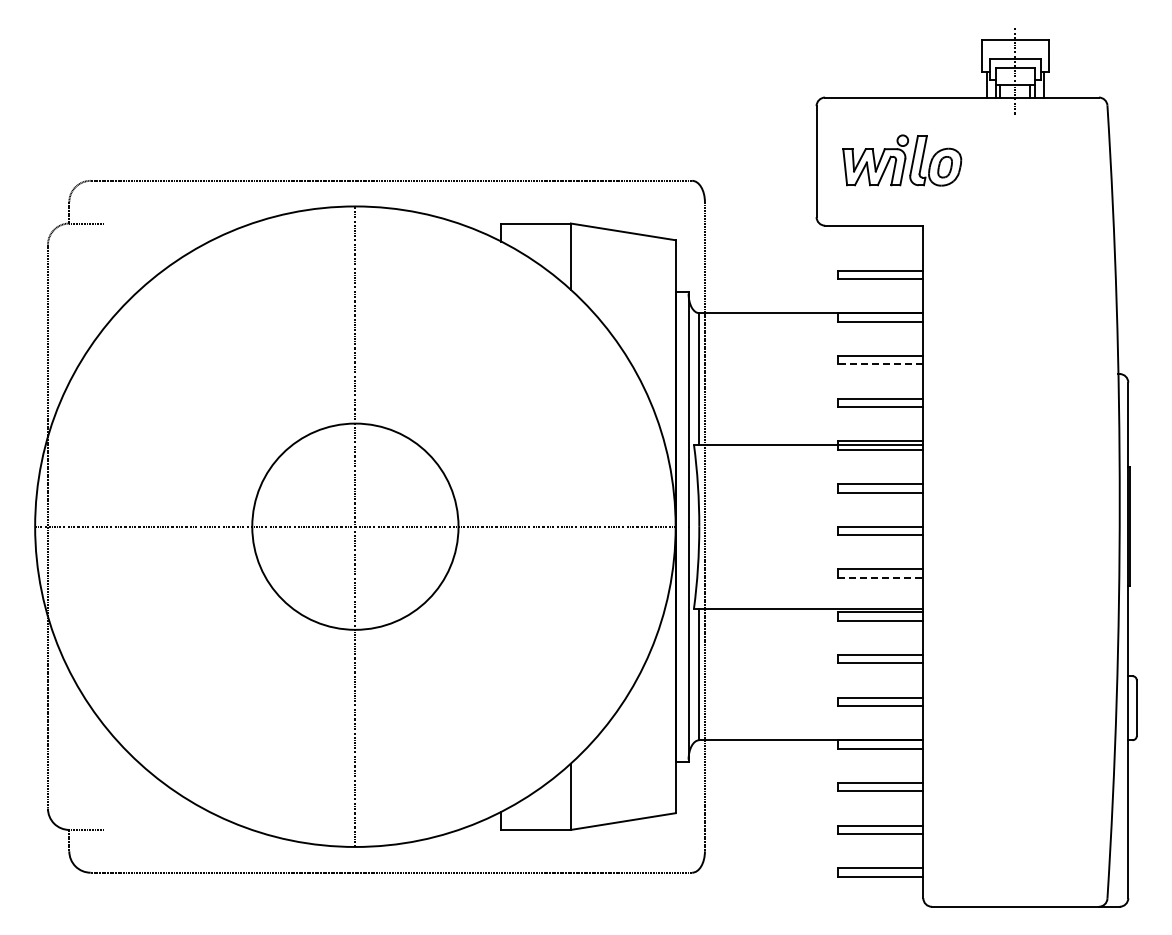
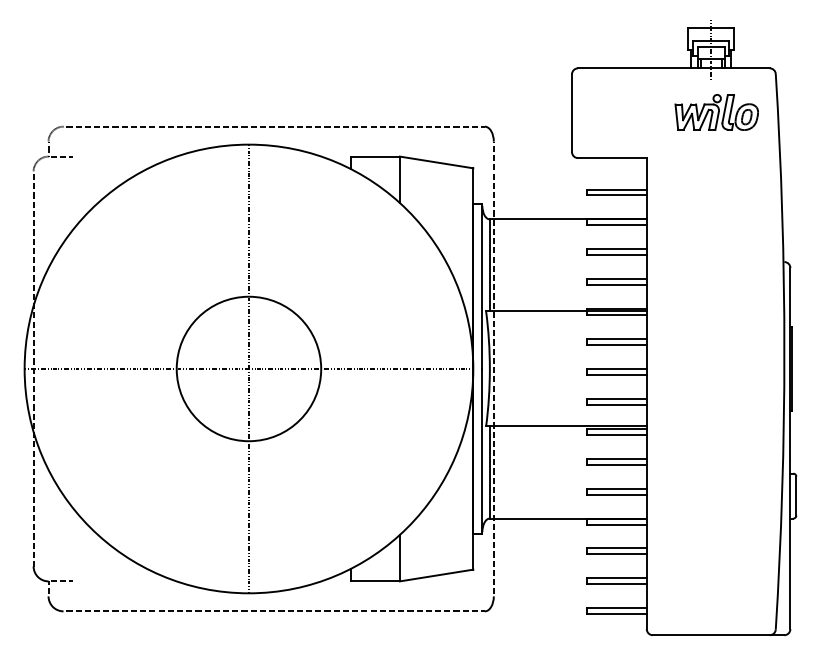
part: (902, 160) -> (716, 112), moved
line: (880, 364) -> (616, 255), dashed -> solid
line: (880, 577) -> (616, 404), dashed -> solid

